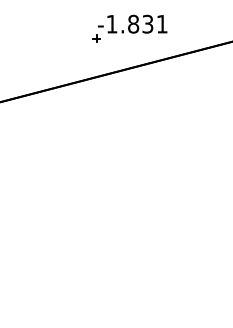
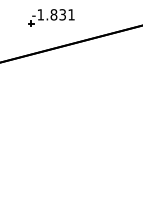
part: (129, 28) -> (51, 17), moved

